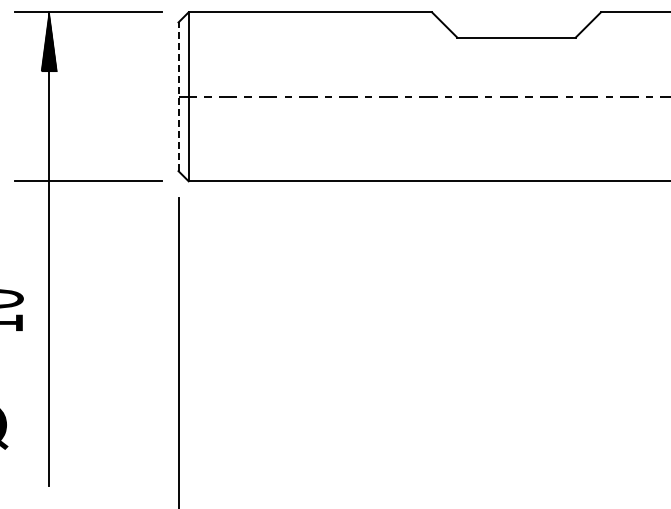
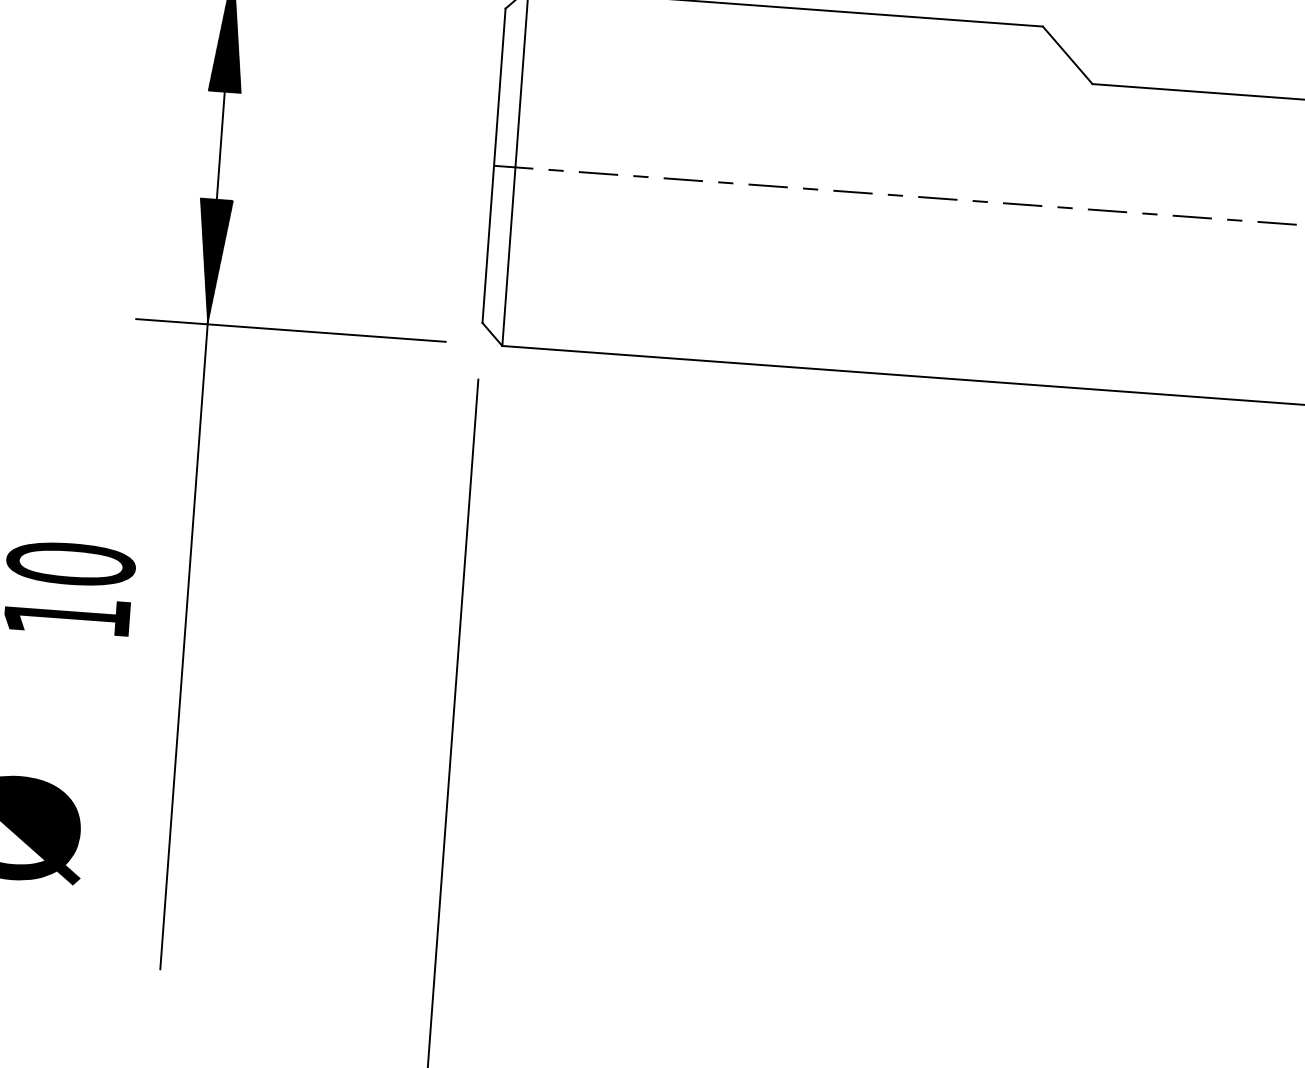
line: (178, 96) -> (493, 165), dashed -> solid
hatch: (49, 151) -> (212, 261), added

